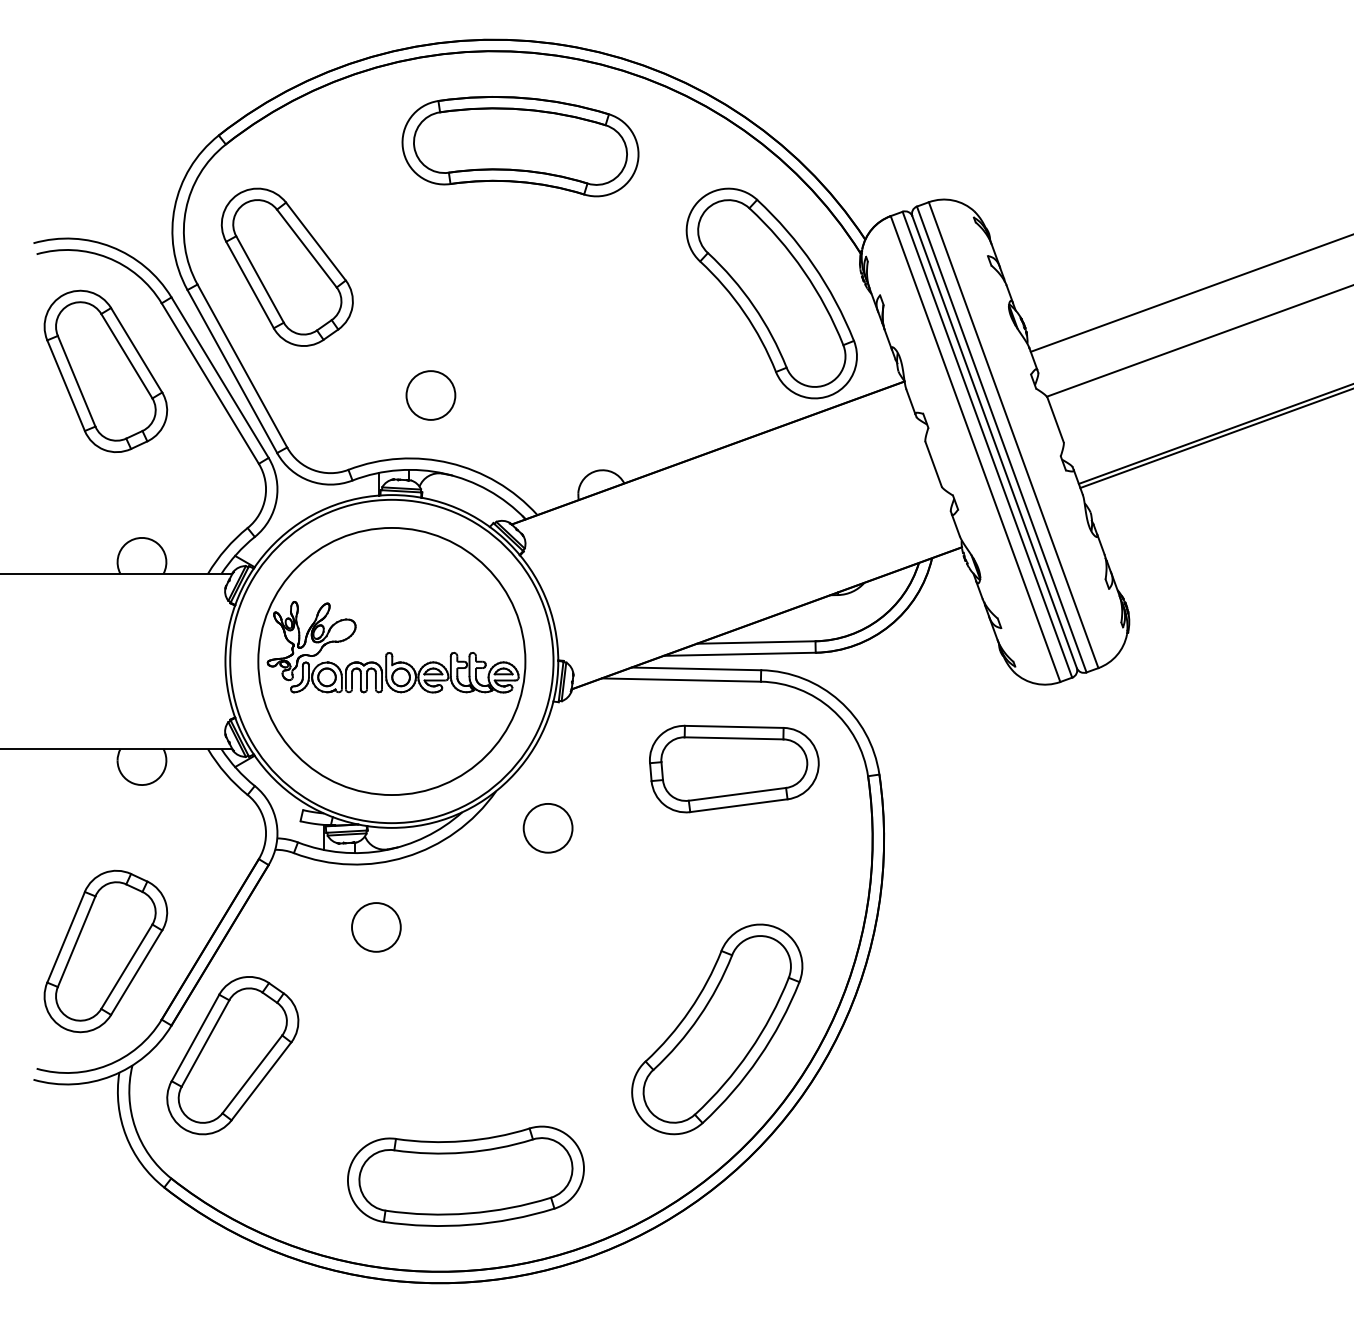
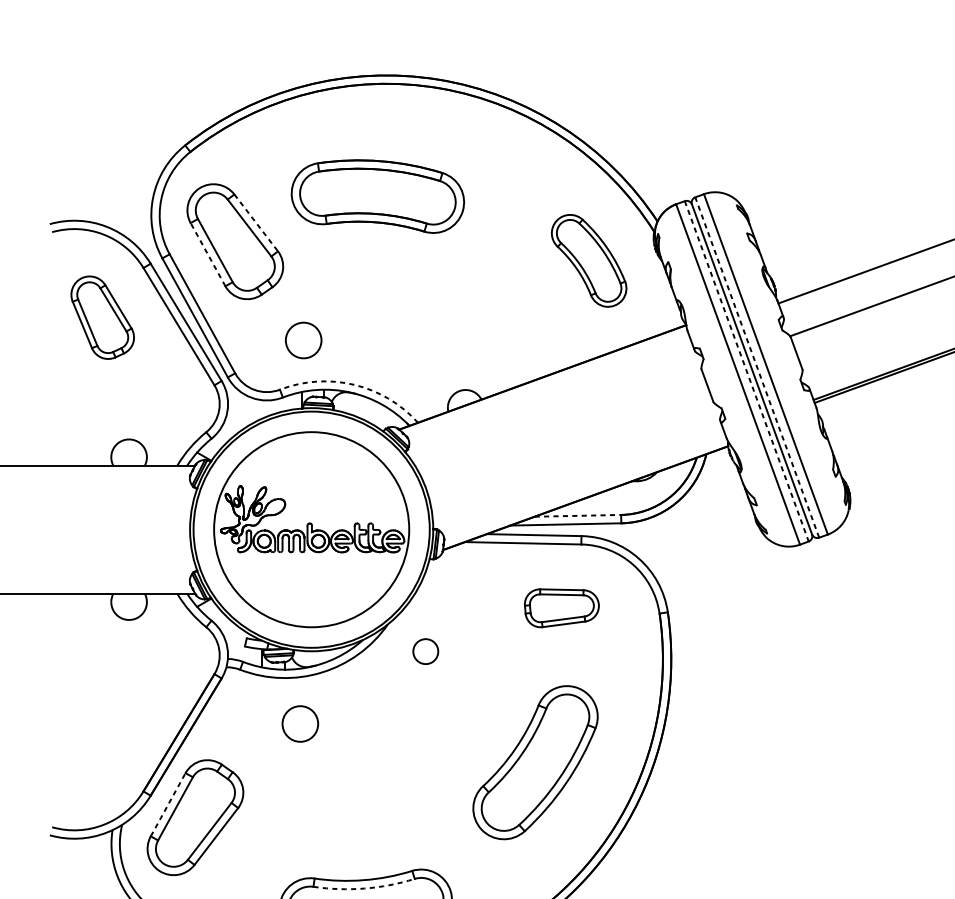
part: (520, 146) -> (377, 196), moved
line: (316, 241) -> (256, 222), solid -> dashed
line: (249, 284) -> (207, 254), solid -> dashed
part: (771, 293) -> (589, 260), size x0.6
part: (105, 370) -> (102, 317), size x0.7
circle: (430, 395) -> (303, 340), moved
line: (1001, 439) -> (757, 367), solid -> dashed
line: (987, 444) -> (746, 371), solid -> dashed
arc: (450, 463) -> (354, 385), solid -> dashed
line: (756, 642) -> (578, 515), solid -> dashed
part: (734, 768) -> (561, 607), size x0.6
circle: (547, 828) -> (425, 651), size x0.7
part: (105, 951) -> (102, 741), removed
part: (717, 1029) -> (535, 762), moved
line: (195, 1037) -> (168, 804), solid -> dashed
arc: (464, 1152) -> (364, 888), solid -> dashed

